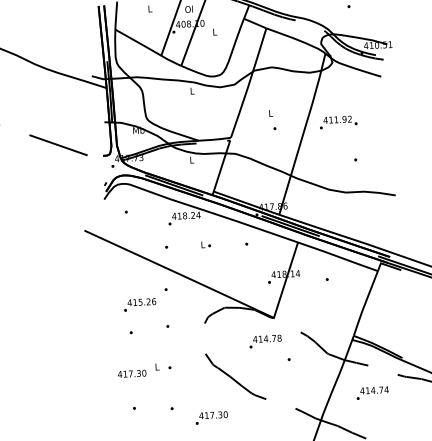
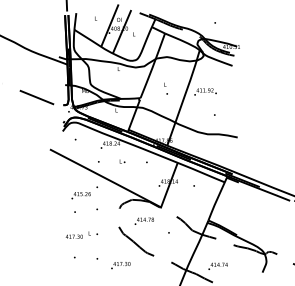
text: (264, 340) -> (143, 220), moved
text: (371, 391) -> (217, 265), moved

